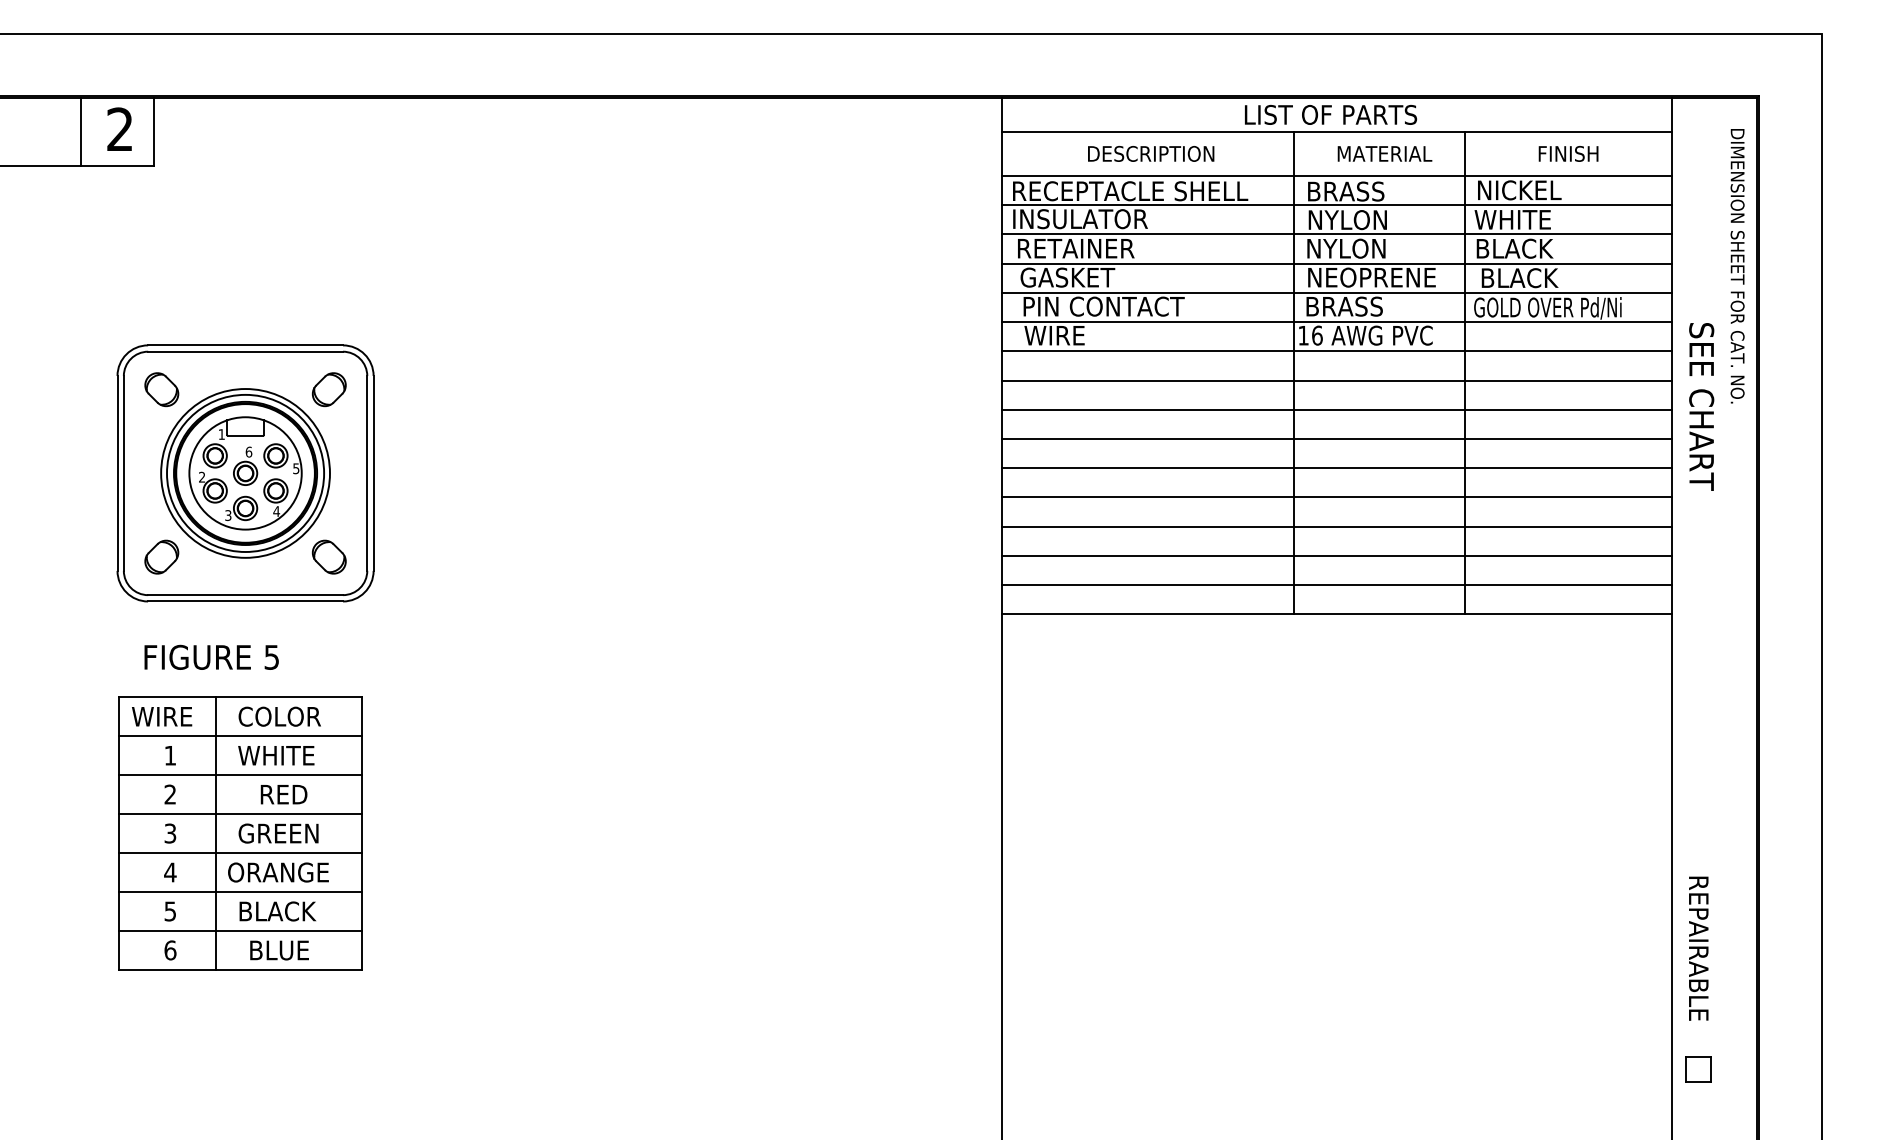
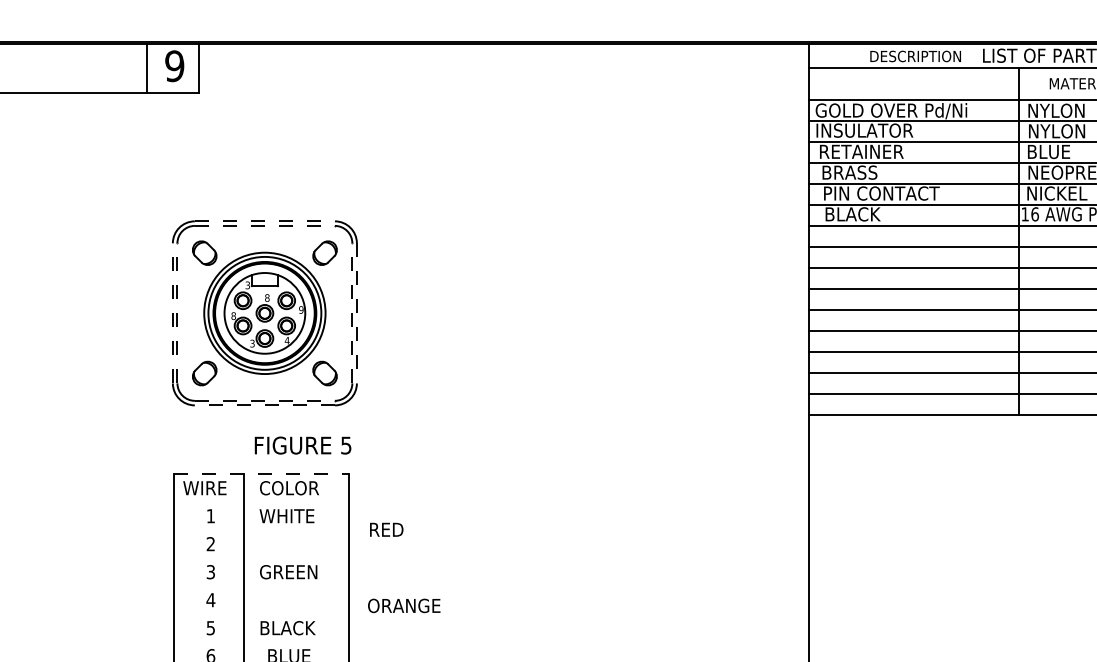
text: (119, 129) -> (174, 66), 2 -> 9
text: (1151, 153) -> (915, 56), moved
text: (1130, 191) -> (900, 110), RECEPTACLE SHELL -> GOLD OVER Pd/Ni
text: (1348, 191) -> (1057, 110), BRASS -> NYLON
text: (1347, 248) -> (1056, 151), NYLON -> BLUE
text: (1067, 277) -> (855, 172), GASKET -> BRASS
text: (1349, 306) -> (1058, 193), BRASS -> NICKEL
text: (1063, 335) -> (852, 214), WIRE -> BLACK
line: (246, 345) -> (265, 221), solid -> dashed
line: (246, 351) -> (265, 225), solid -> dashed
text: (221, 434) -> (247, 285), 1 -> 3
text: (248, 451) -> (267, 297), 6 -> 8
text: (296, 468) -> (301, 309), 5 -> 9
line: (117, 472) -> (172, 312), solid -> dashed
line: (123, 472) -> (177, 312), solid -> dashed
line: (367, 472) -> (352, 312), solid -> dashed
line: (373, 473) -> (356, 313), solid -> dashed
text: (202, 477) -> (233, 316), 2 -> 8
line: (246, 595) -> (265, 401), solid -> dashed
line: (245, 601) -> (264, 405), solid -> dashed
text: (211, 656) -> (302, 444), moved
line: (240, 697) -> (261, 474), solid -> dashed
line: (240, 736) -> (261, 502), removed
line: (240, 775) -> (261, 530), removed
text: (283, 794) -> (386, 529), moved
line: (240, 814) -> (261, 558), removed
line: (240, 853) -> (261, 586), removed
text: (278, 872) -> (404, 605), moved
line: (240, 892) -> (261, 614), removed
line: (240, 931) -> (261, 642), removed

